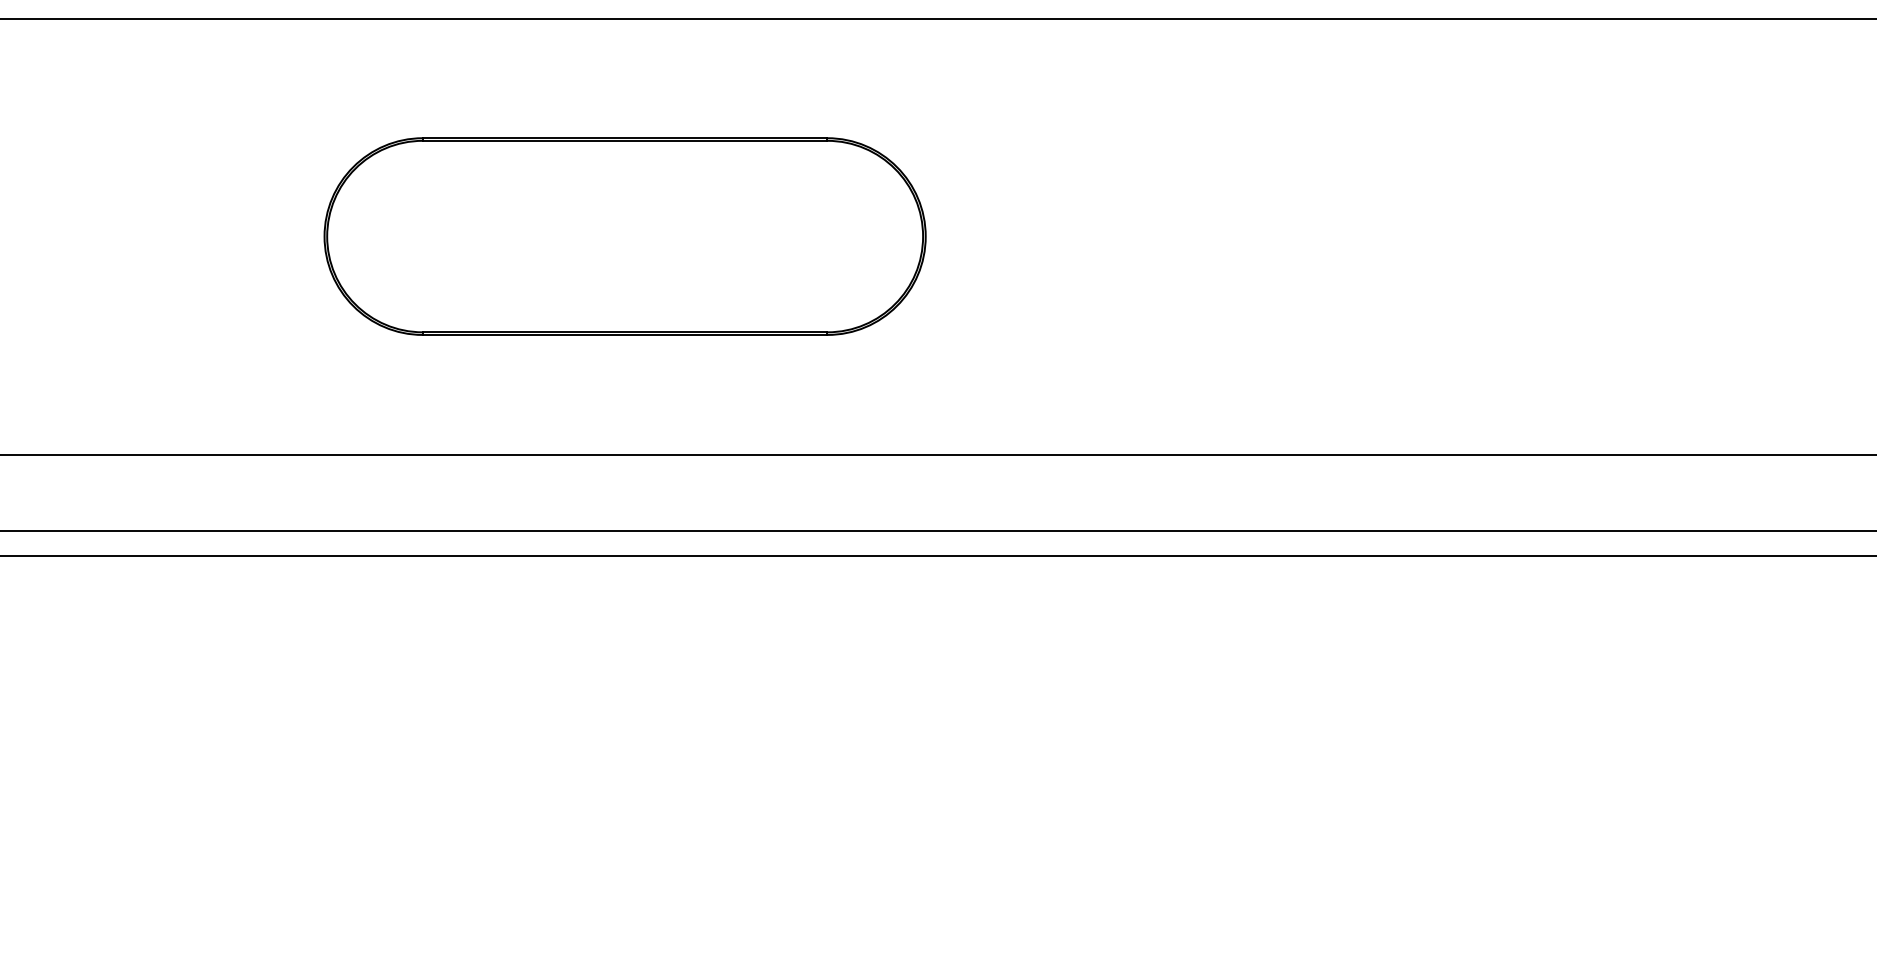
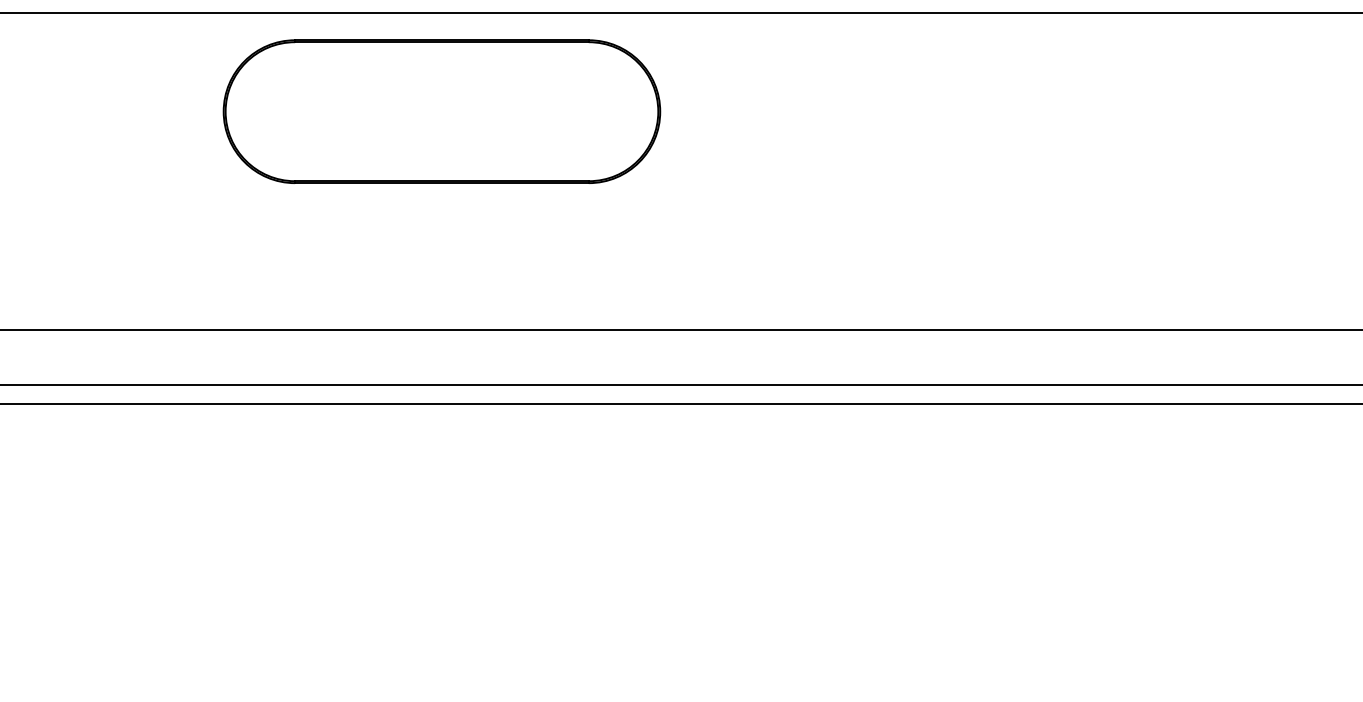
part: (624, 236) -> (441, 111), moved

